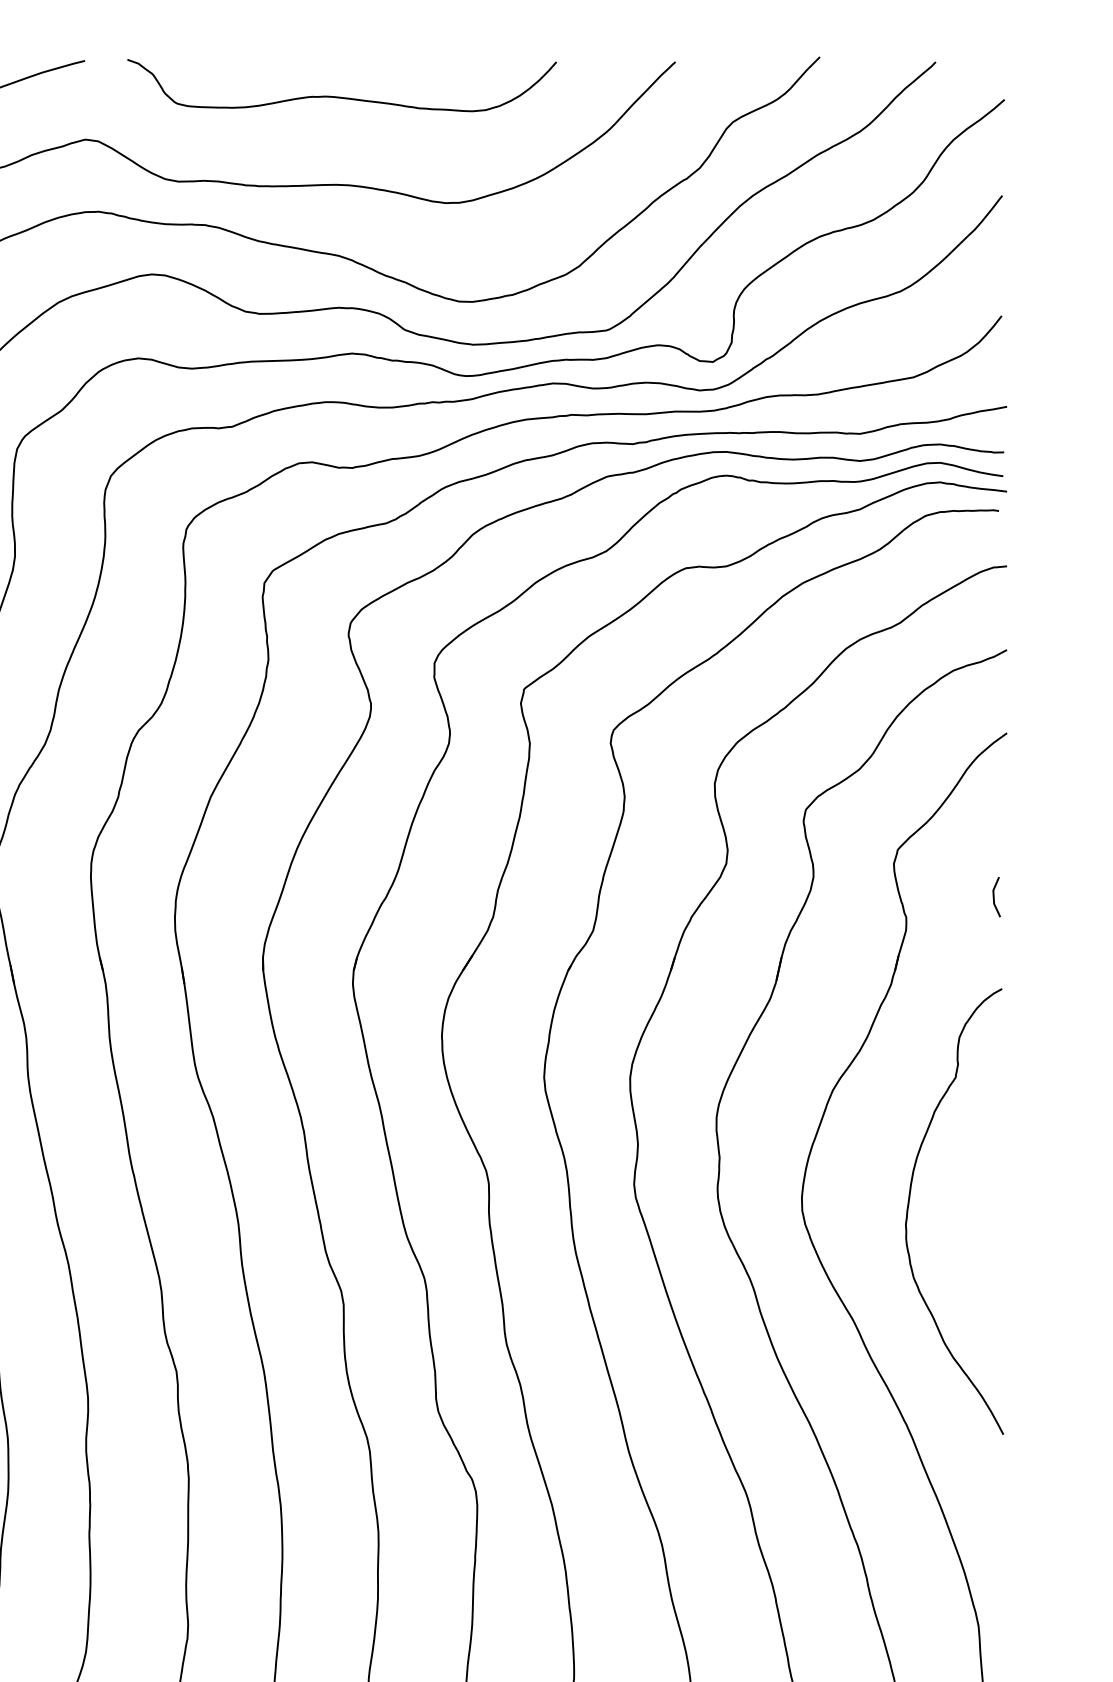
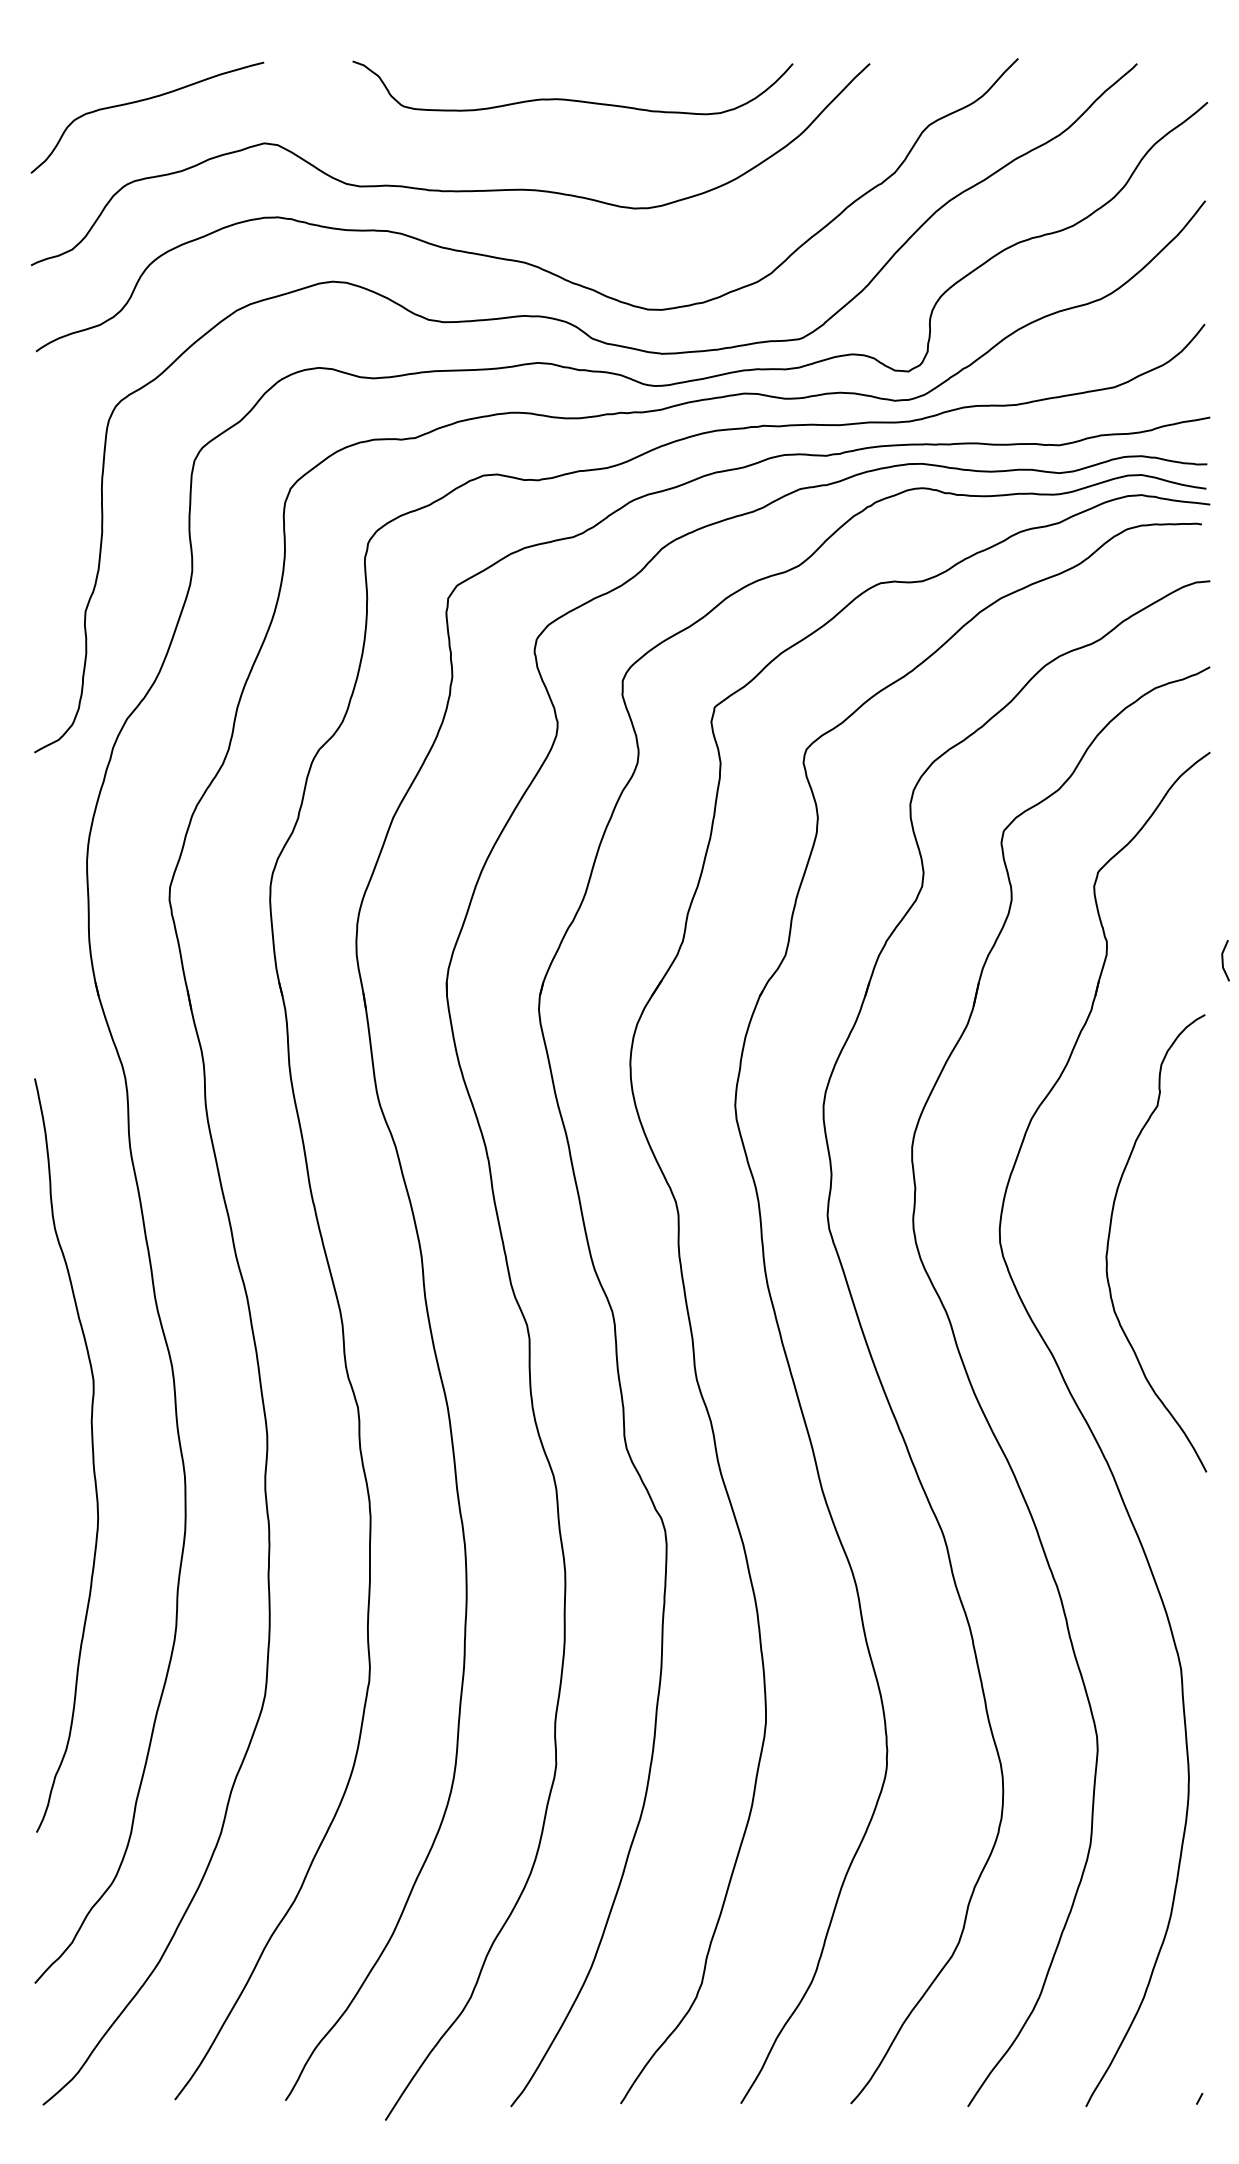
curve: (341, 96) -> (572, 99), moved
line: (994, 896) -> (1223, 960), moved

